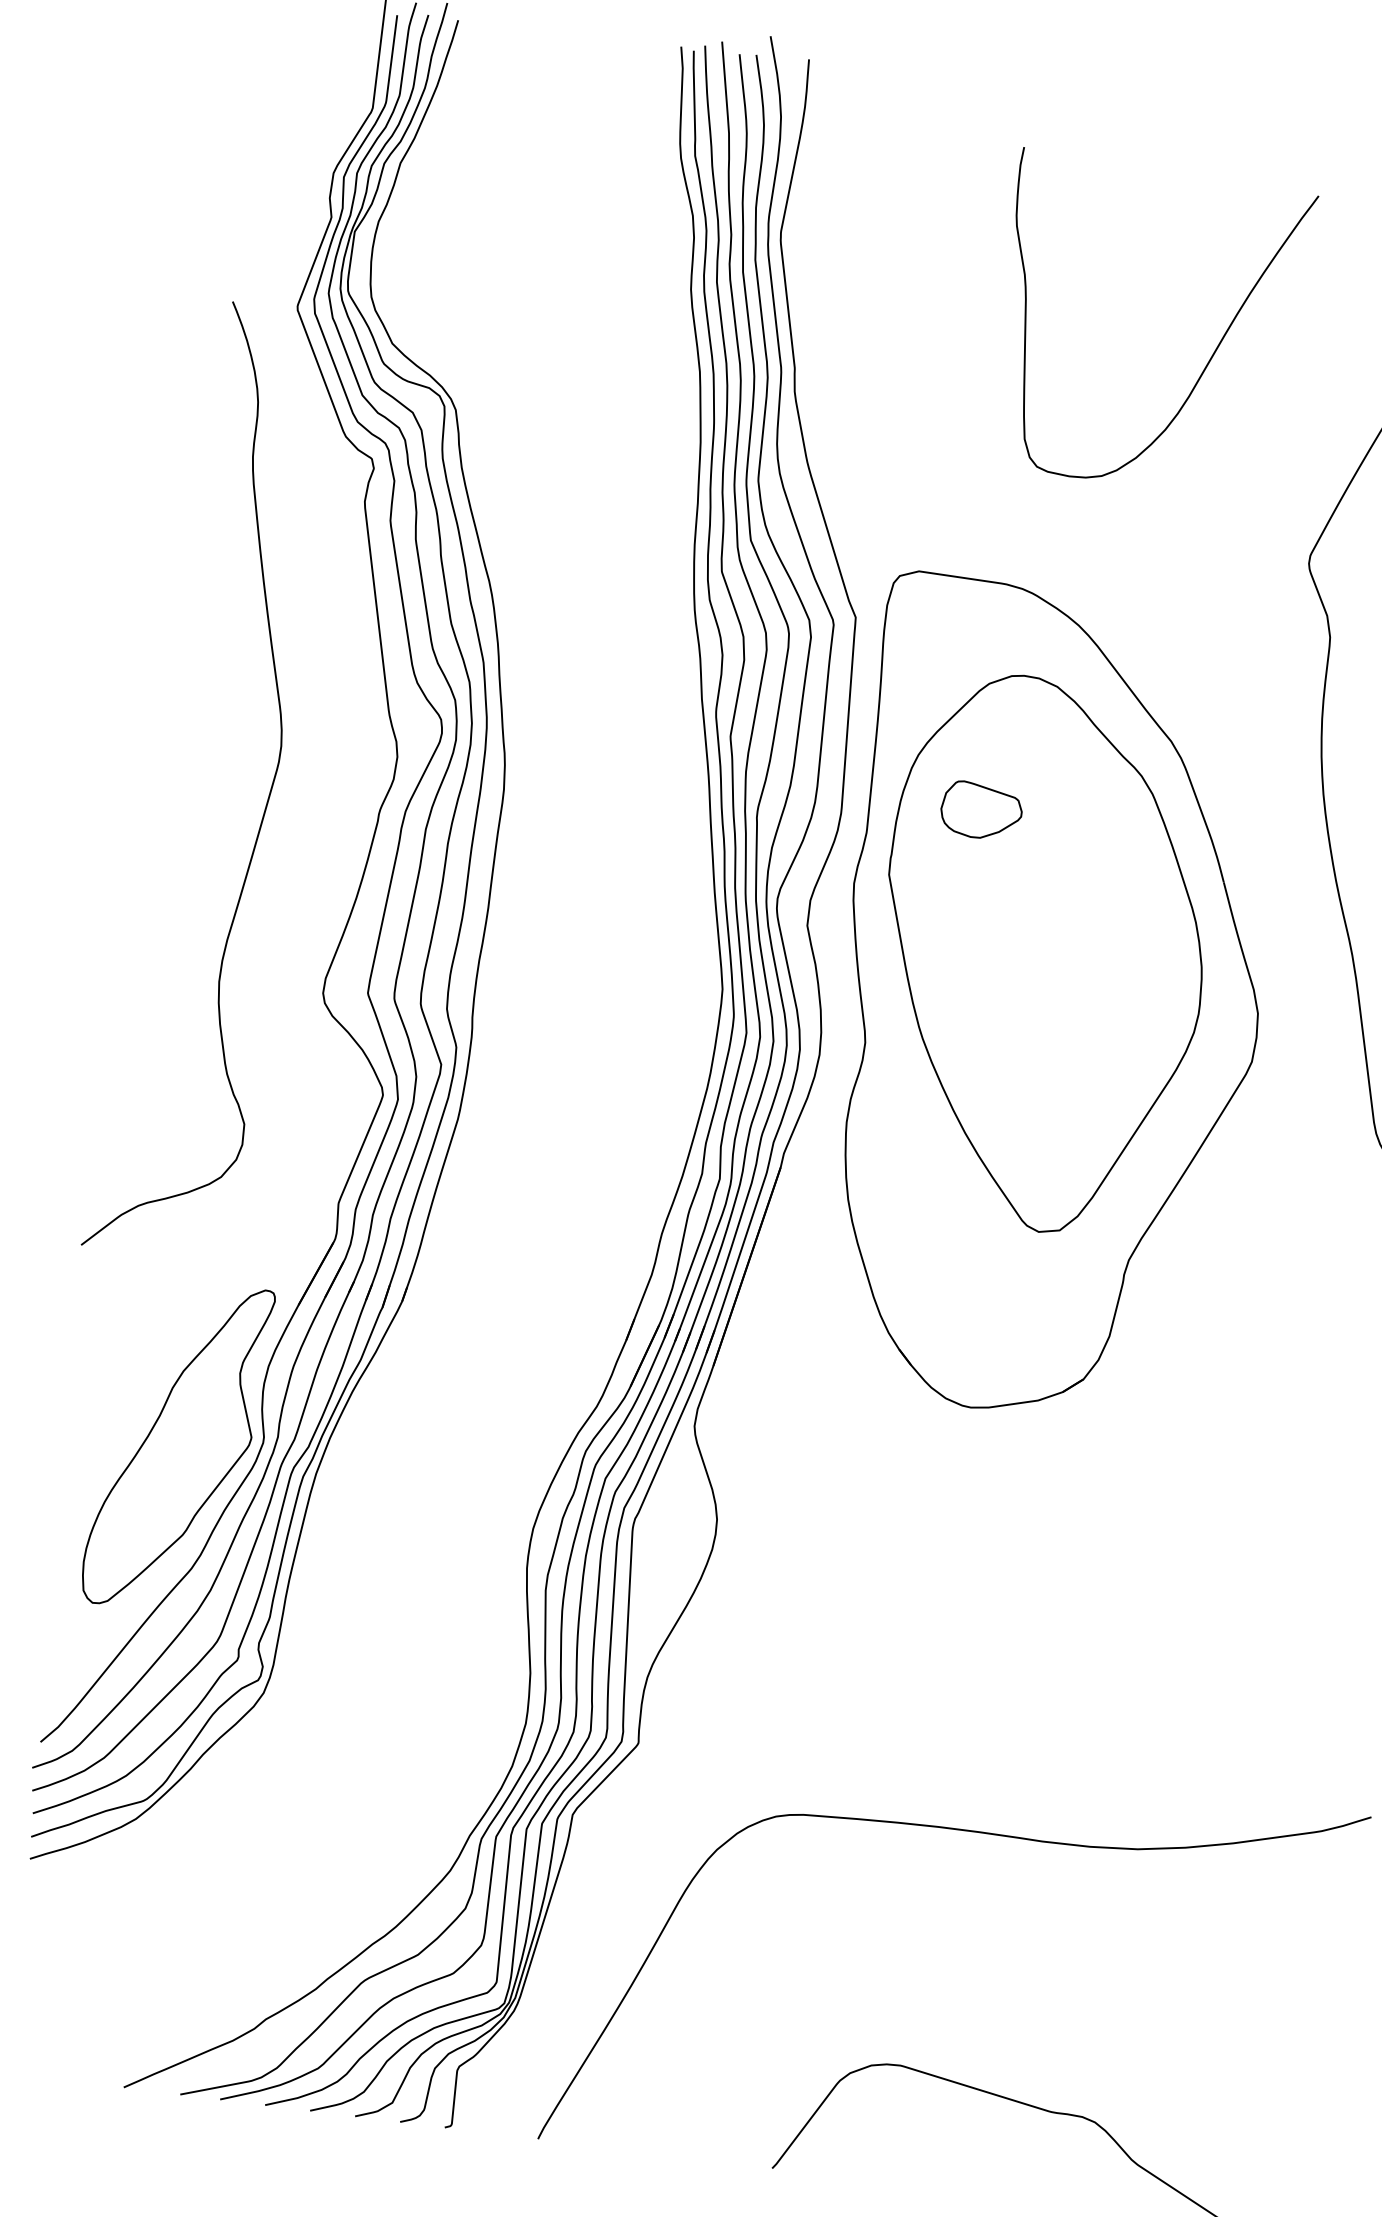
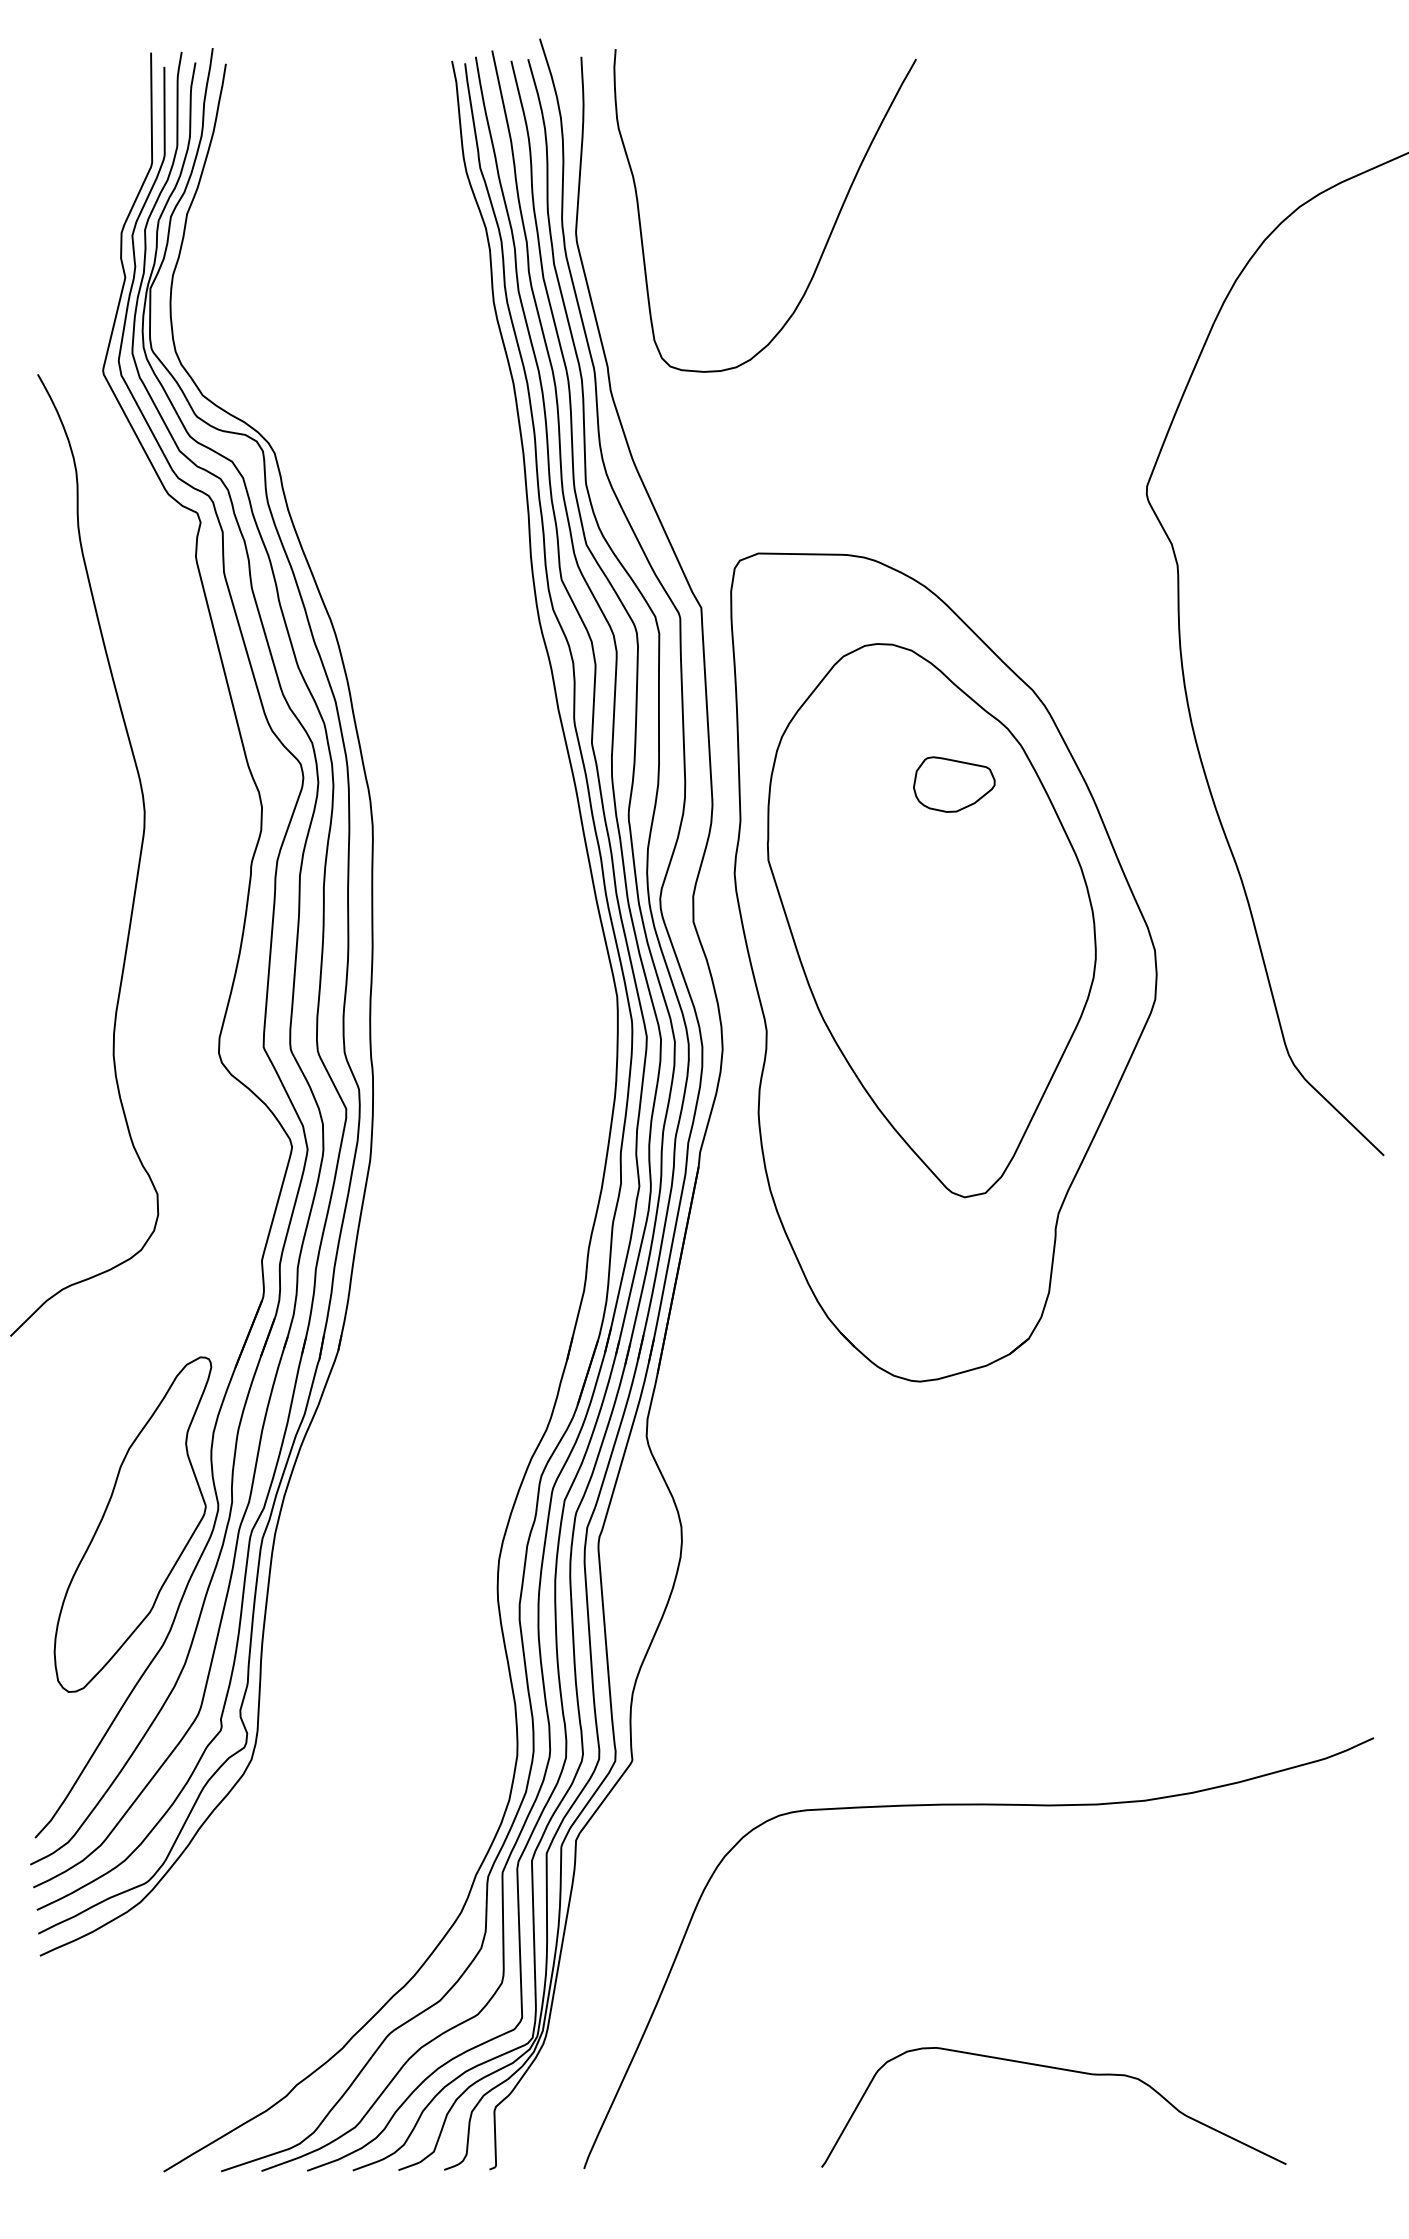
curve: (1209, 359) -> (828, 236), moved
part: (981, 810) -> (954, 784), moved

